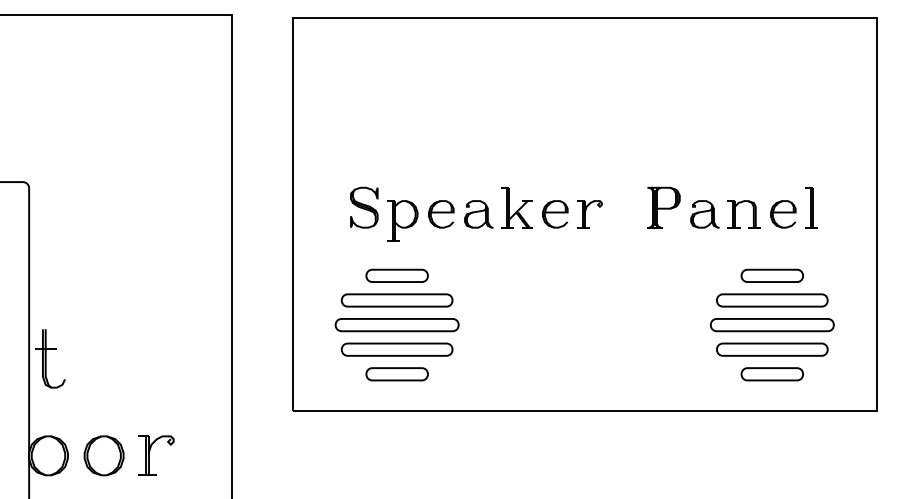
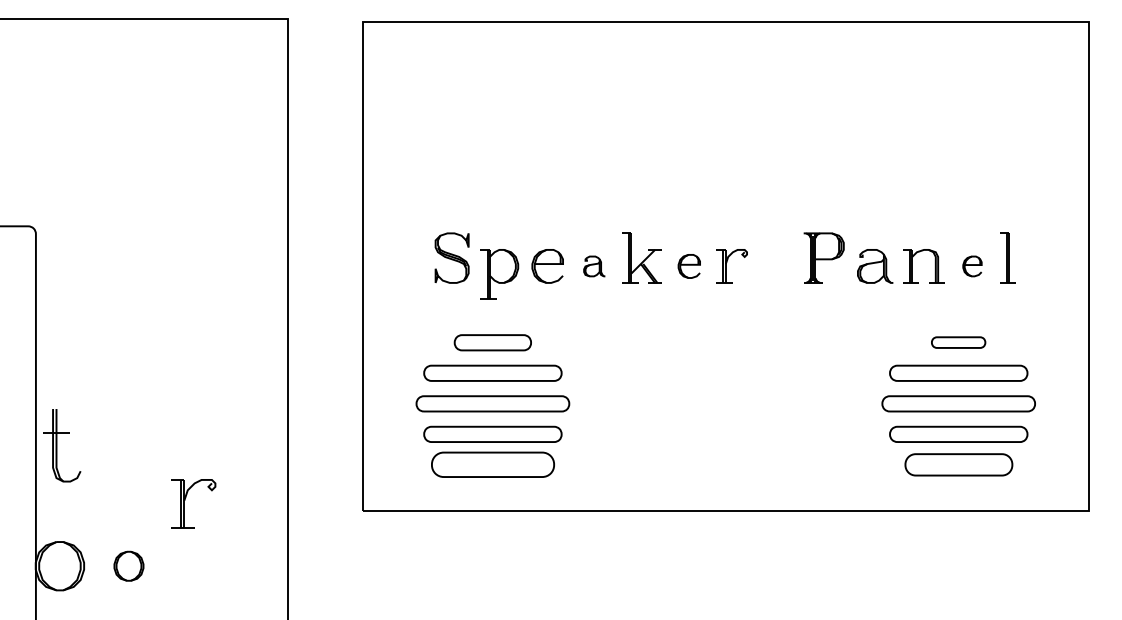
part: (478, 214) -> (593, 266), size x0.6
part: (555, 214) -> (689, 266), size x0.7
part: (783, 214) -> (972, 266), size x0.6
part: (771, 275) -> (957, 342), size x0.7
part: (396, 374) -> (492, 465), size x1.6
part: (771, 374) -> (957, 465), size x1.4
part: (103, 455) -> (128, 565), size x0.6
part: (149, 455) -> (185, 503), moved

